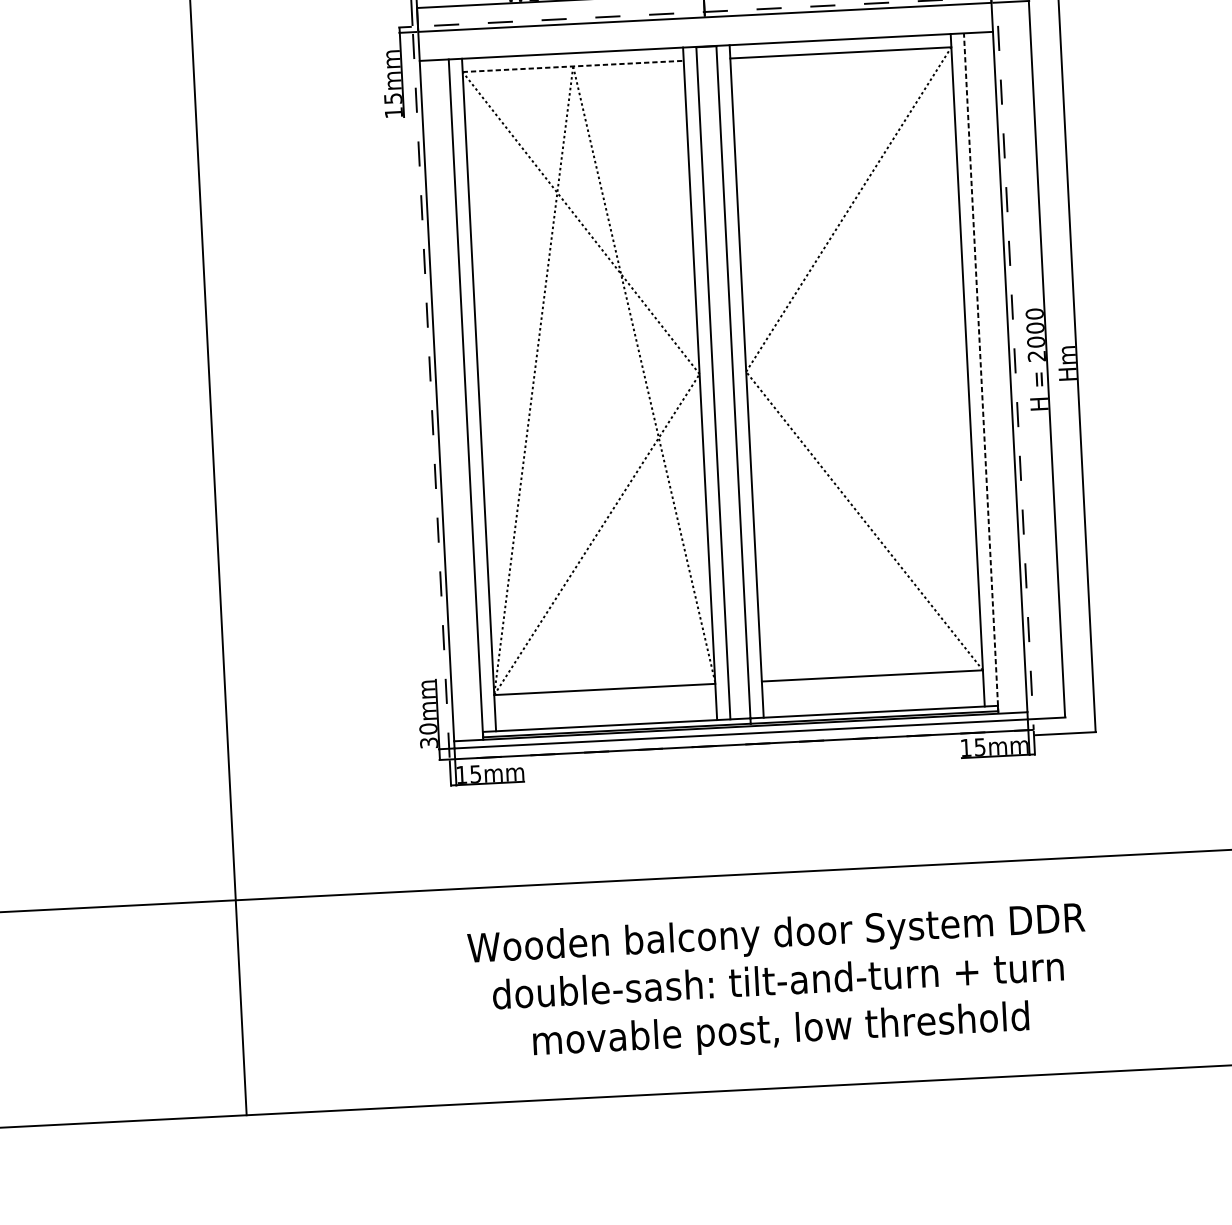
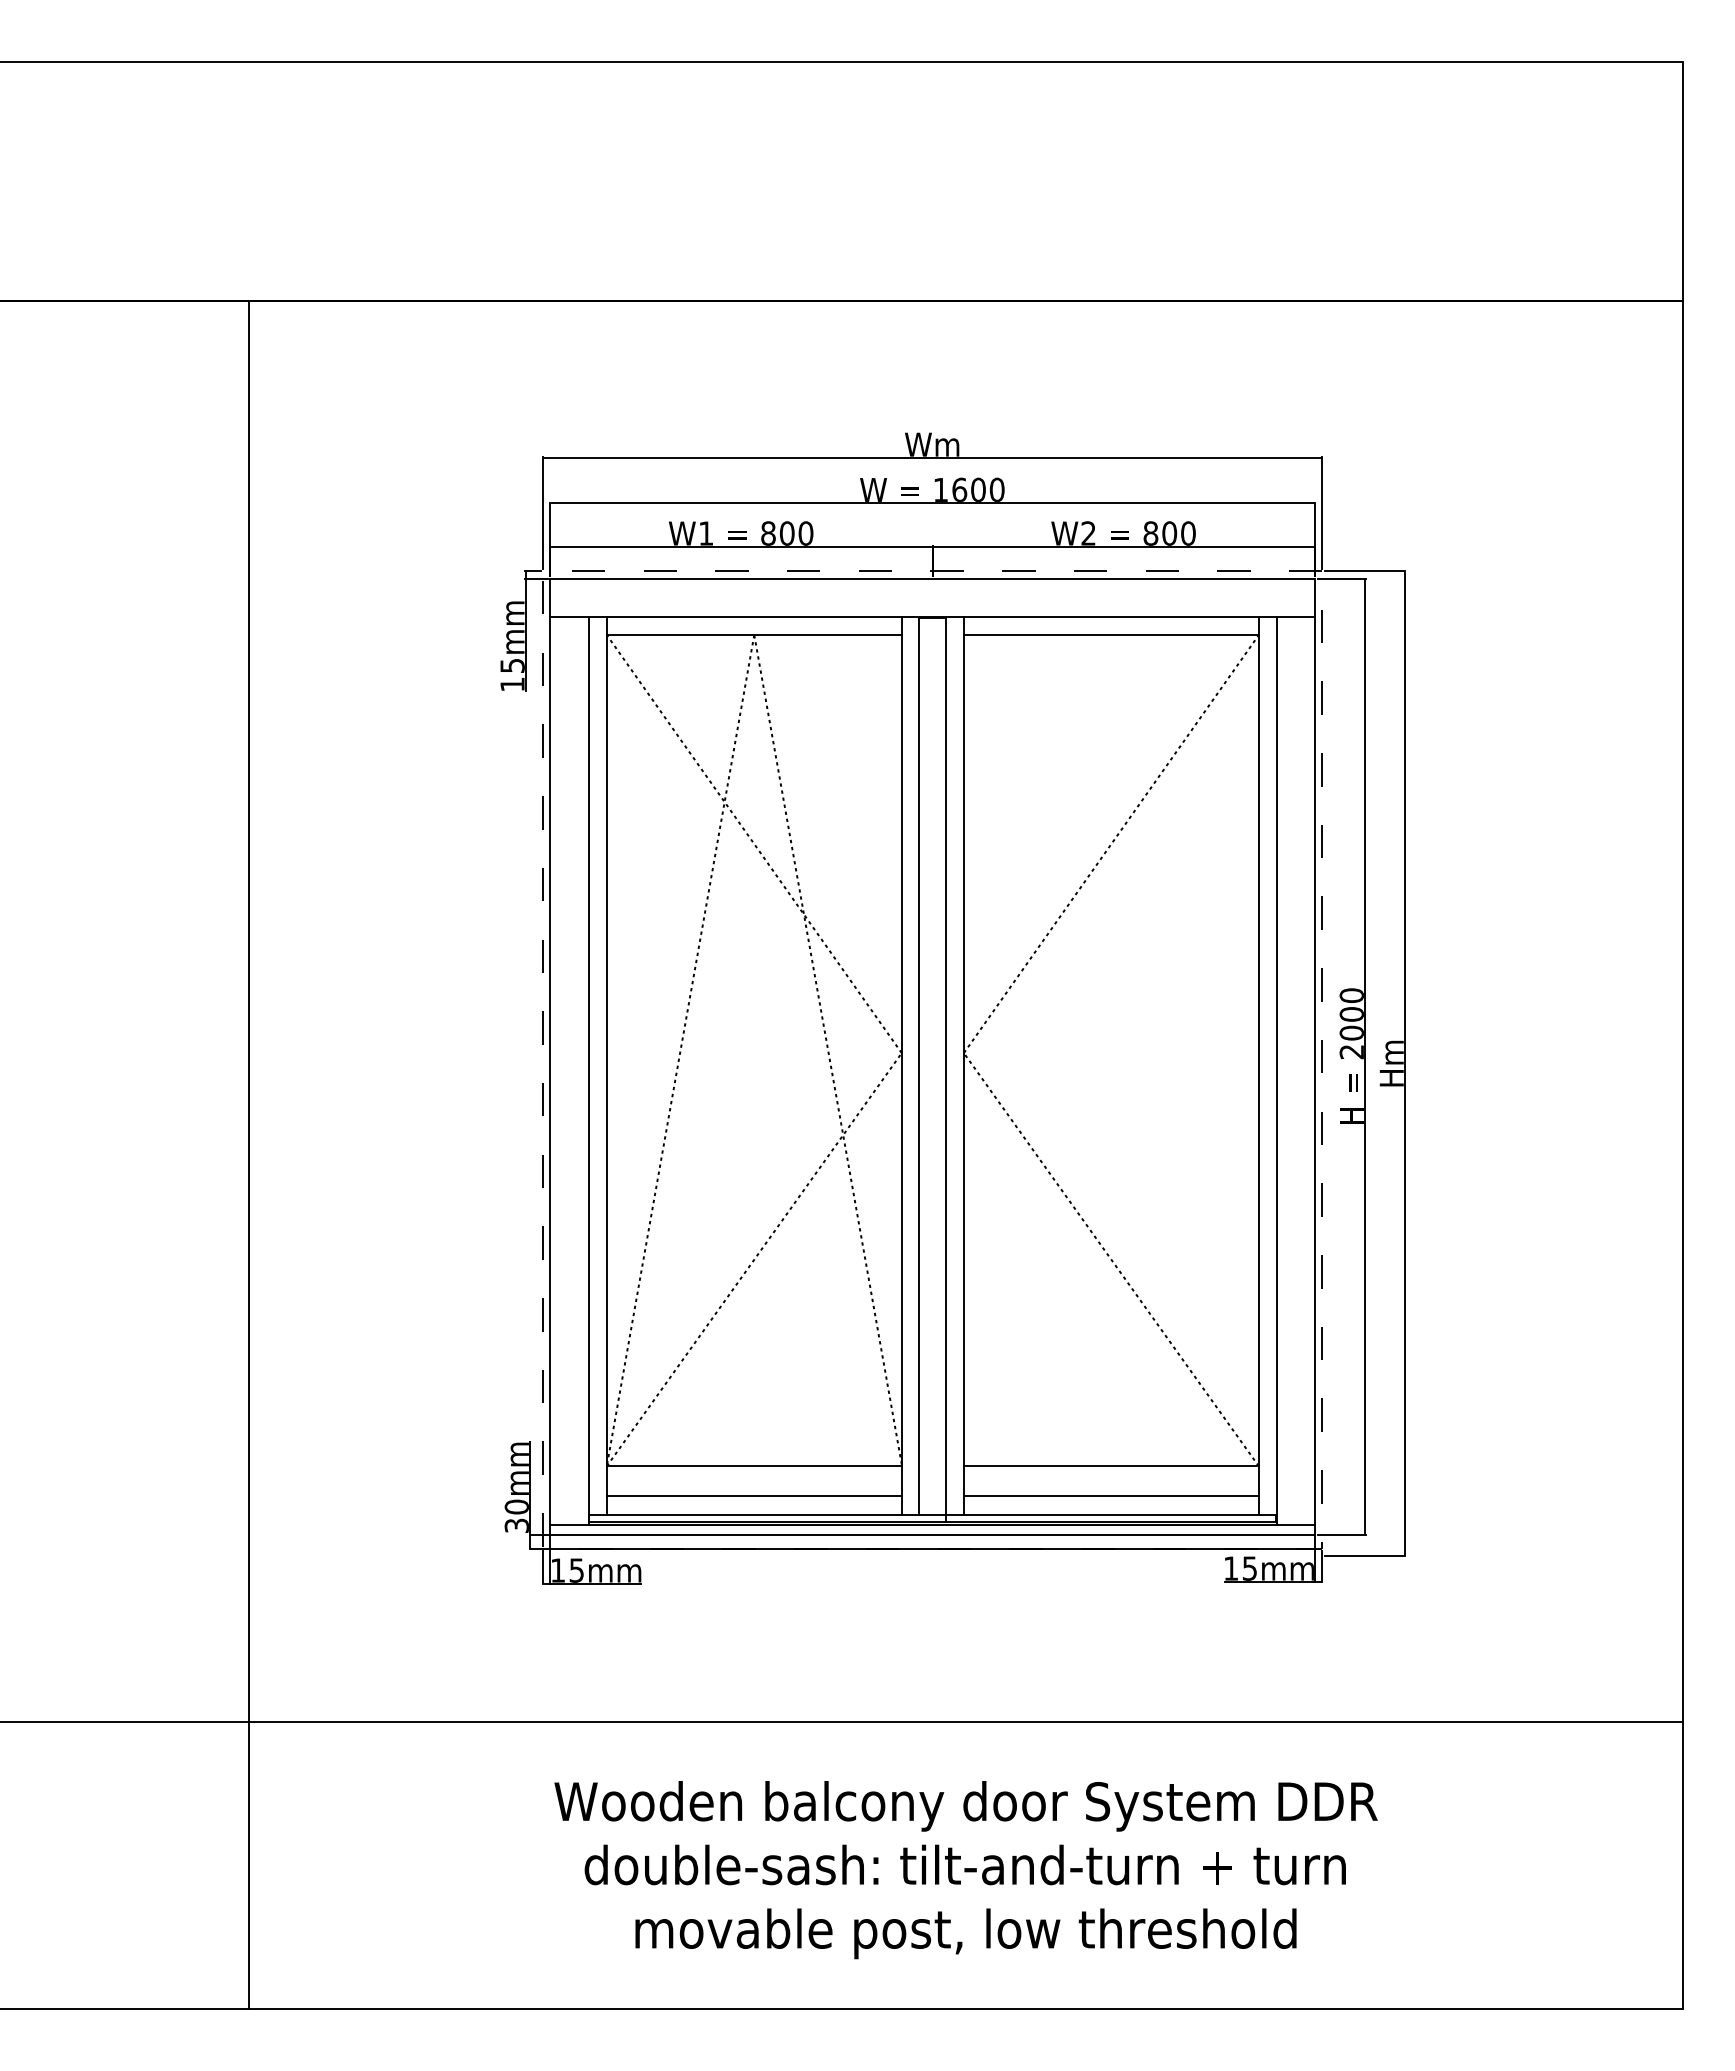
line: (573, 66) -> (754, 635), dashed -> solid
line: (981, 373) -> (1276, 1071), dashed -> solid
line: (872, 698) -> (1110, 1496), added
line: (605, 712) -> (753, 1496), added

